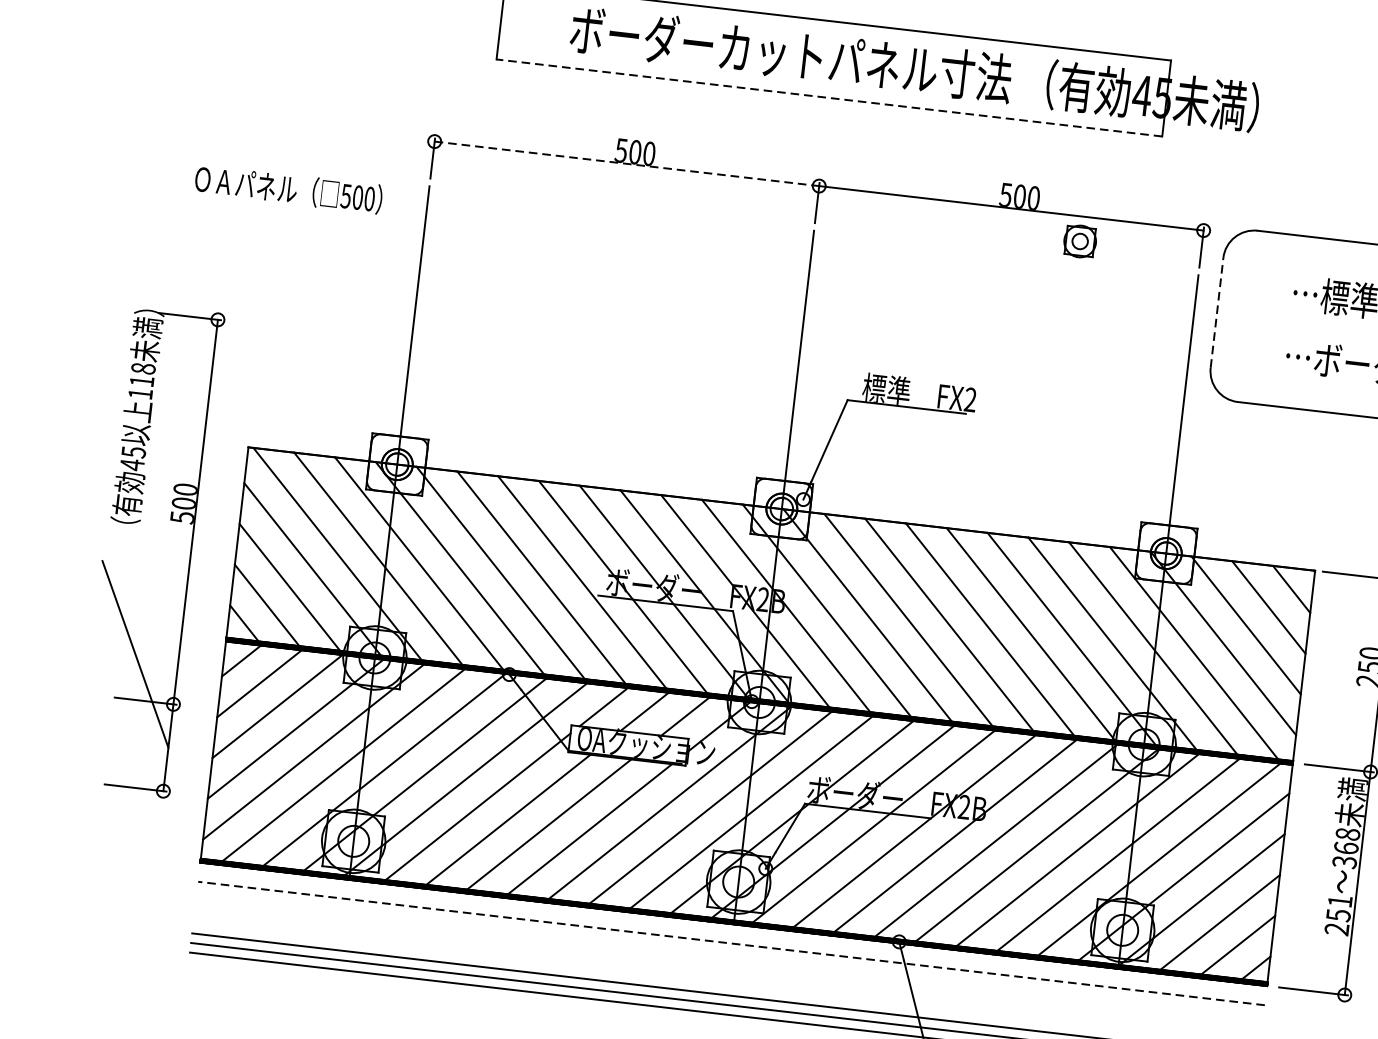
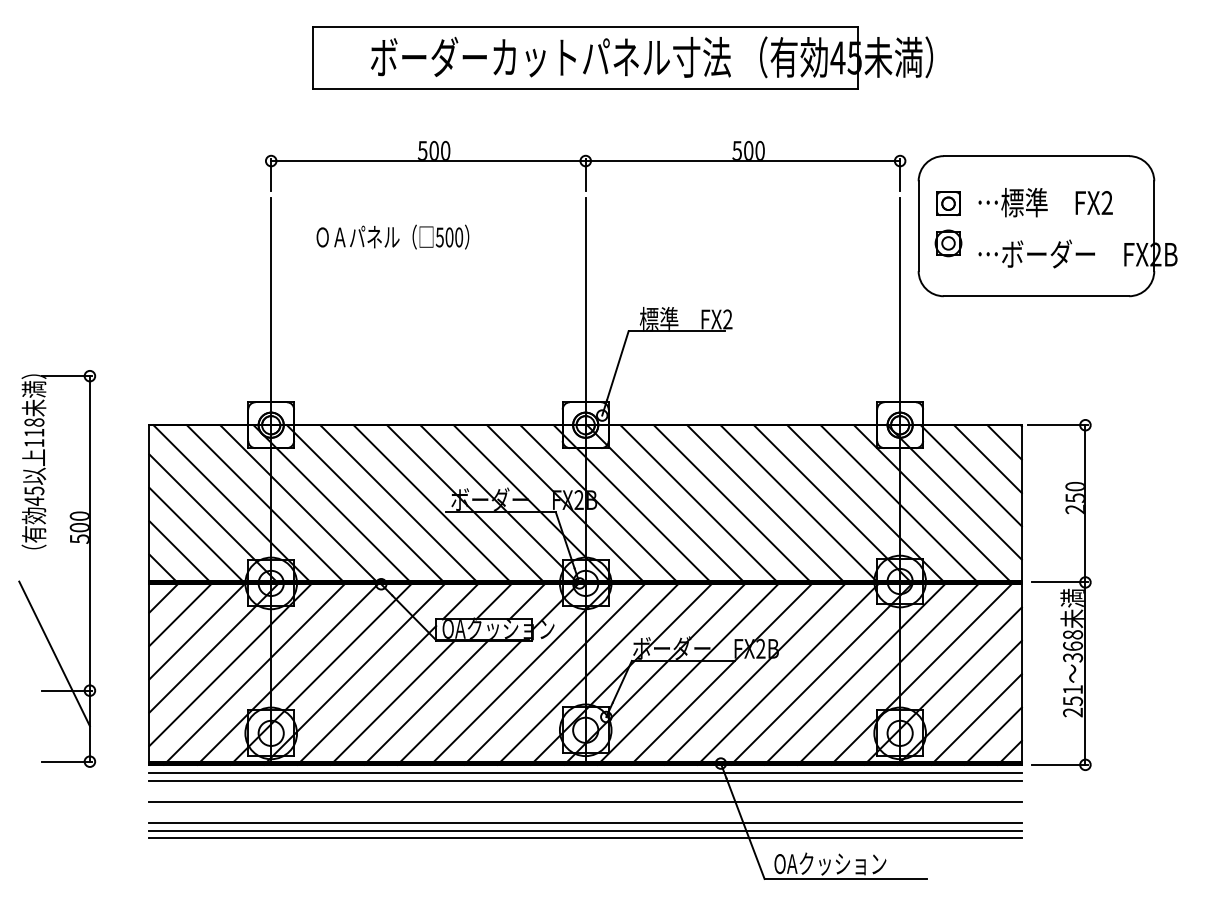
line: (829, 97) -> (585, 88), dashed -> solid
line: (626, 164) -> (428, 161), dashed -> solid
text: (288, 188) -> (392, 236), moved
part: (1080, 241) -> (948, 243), moved
part: (1256, 289) -> (948, 203), added
line: (1216, 313) -> (918, 226), dashed -> solid
part: (139, 521) -> (45, 546), moved
line: (732, 933) -> (585, 772), added
line: (731, 943) -> (585, 780), dashed -> solid
line: (728, 969) -> (585, 801), added

